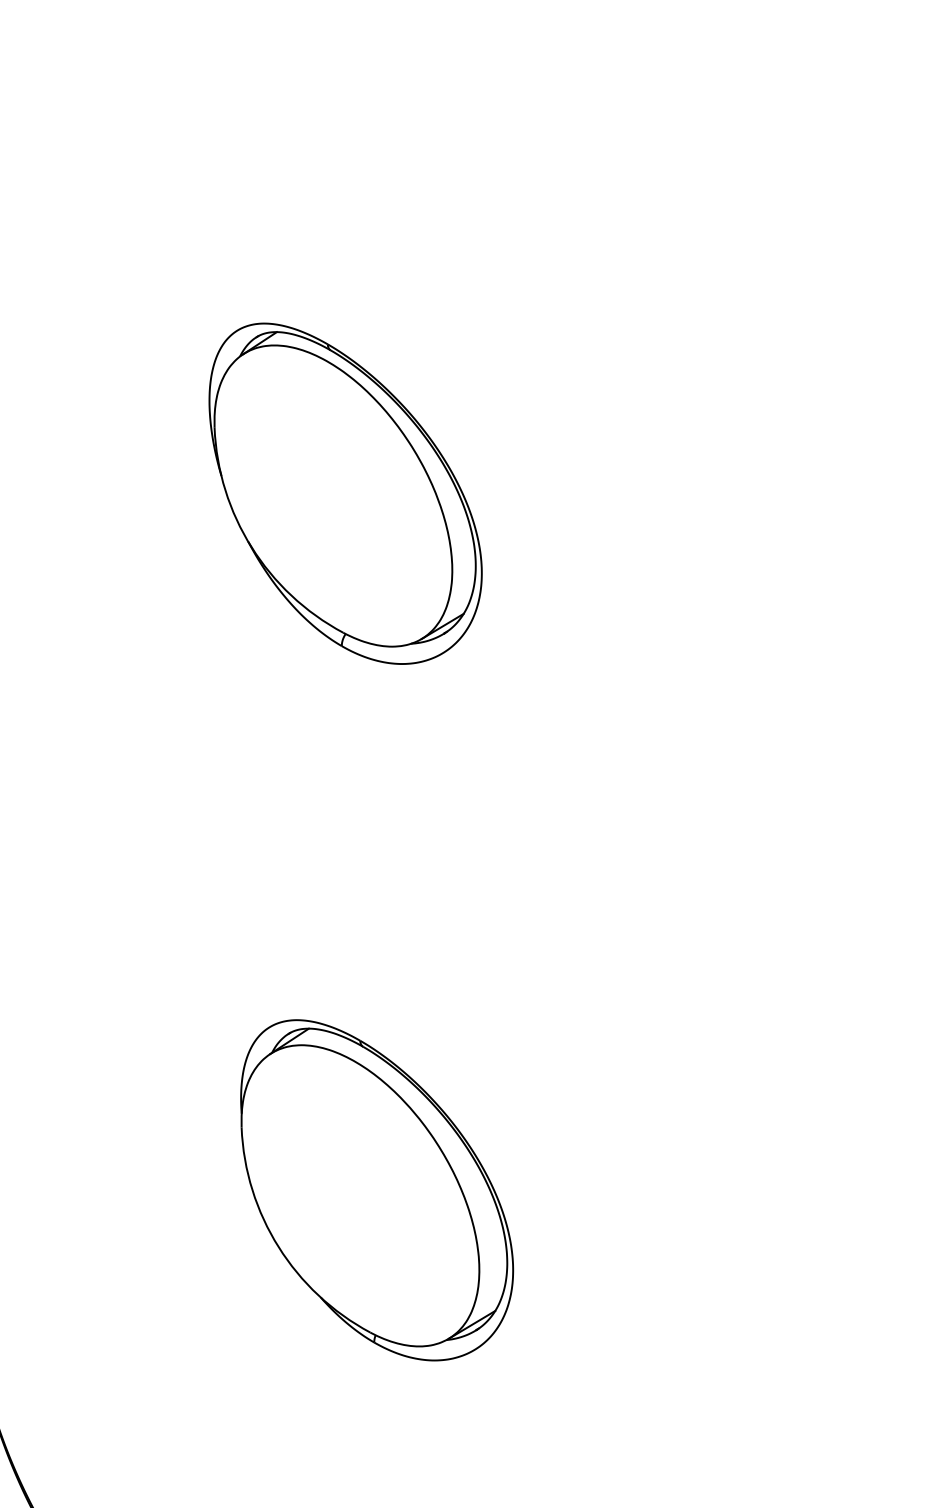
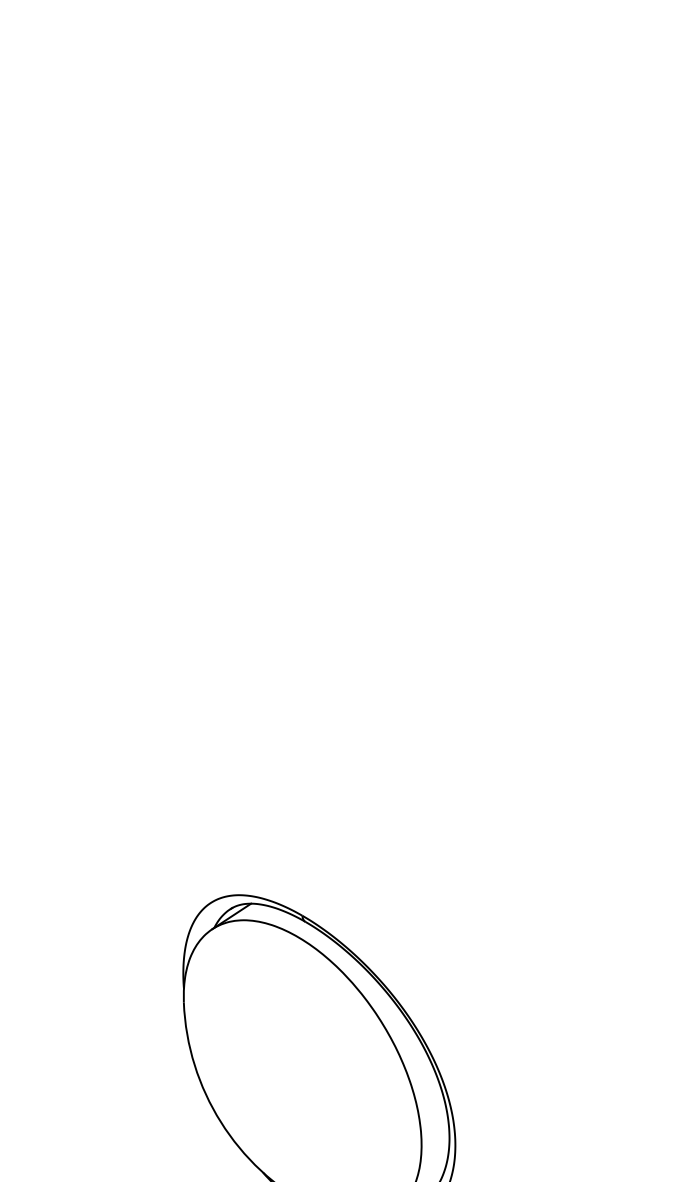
part: (345, 493) -> (287, 368), removed

